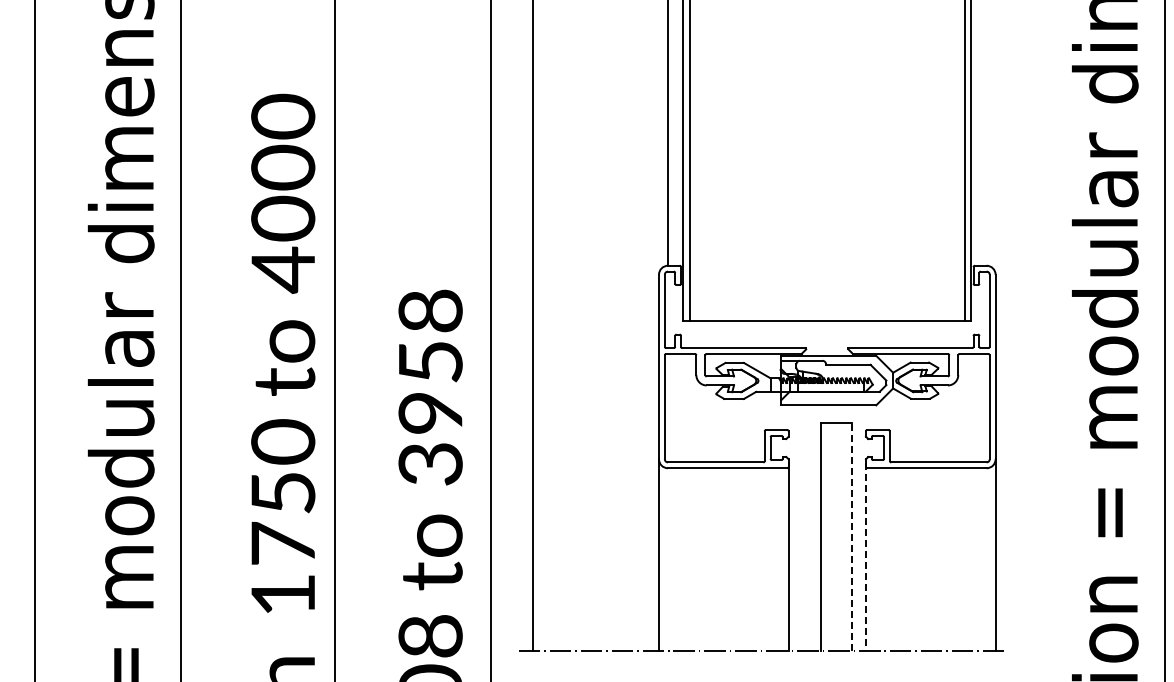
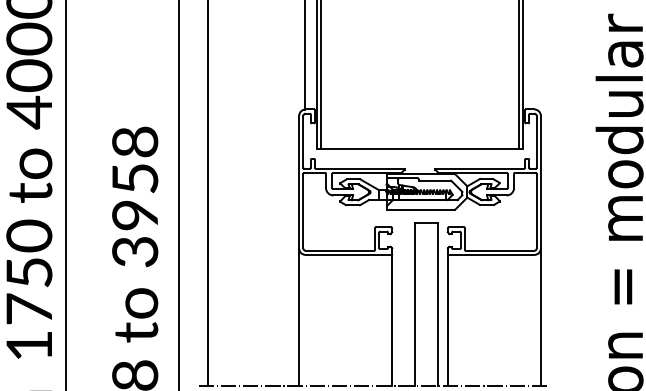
line: (852, 536) -> (438, 303), dashed -> solid
line: (866, 556) -> (448, 318), dashed -> solid

